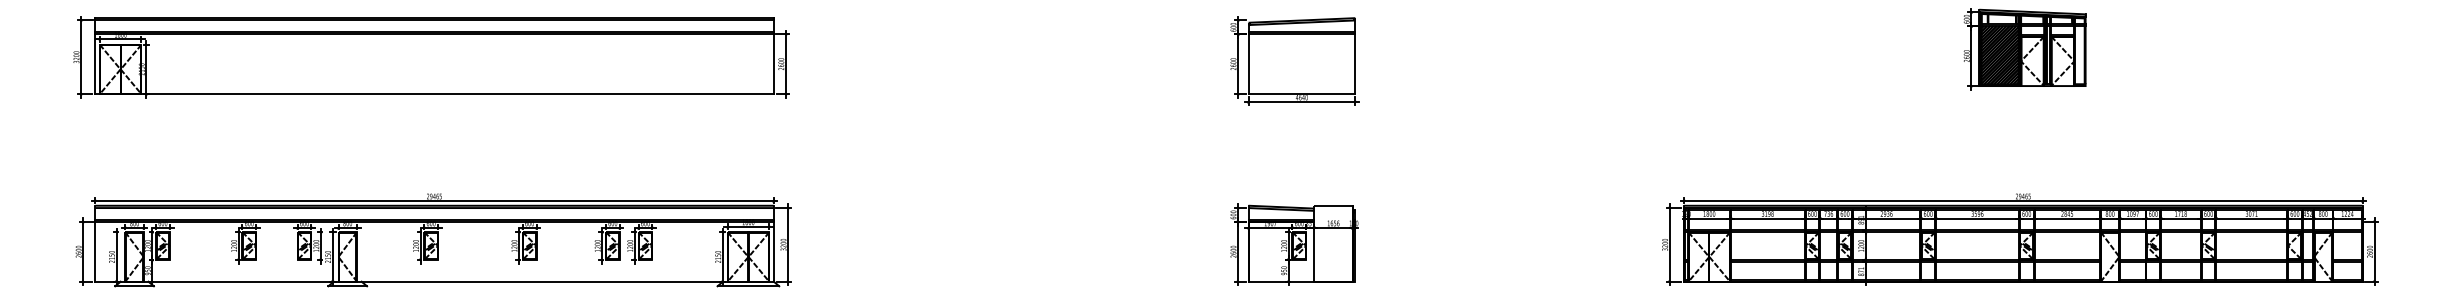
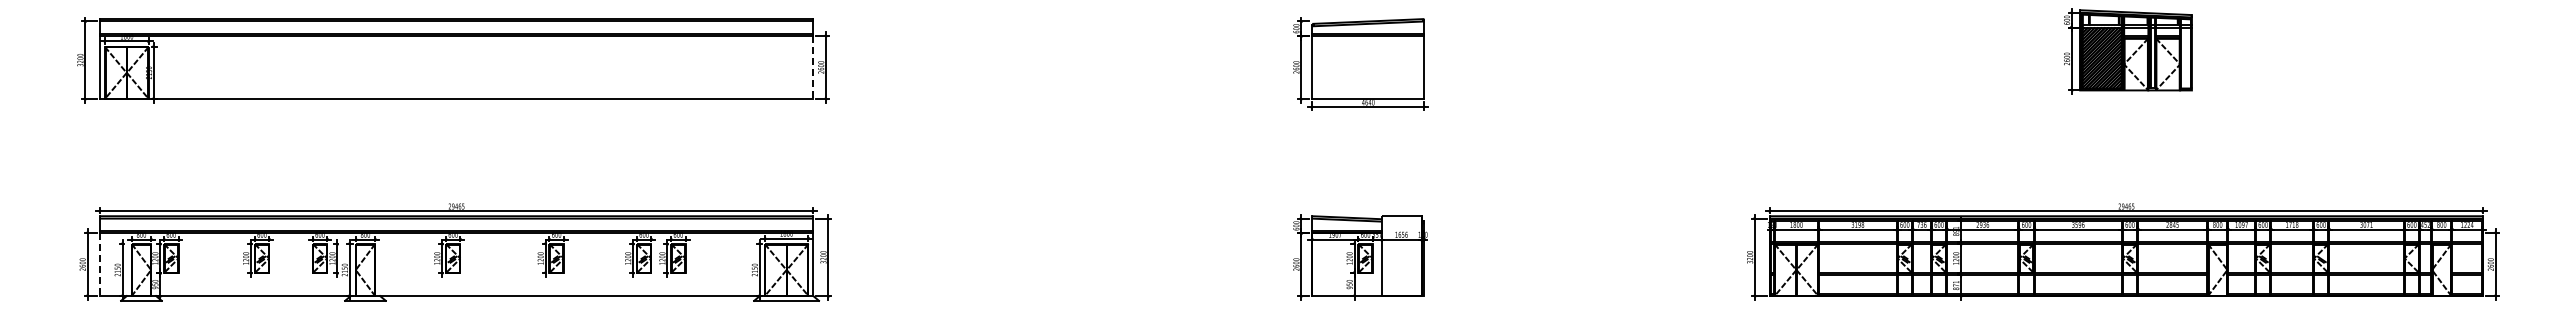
line: (774, 64) -> (813, 67), solid -> dashed
line: (95, 252) -> (100, 265), solid -> dashed

